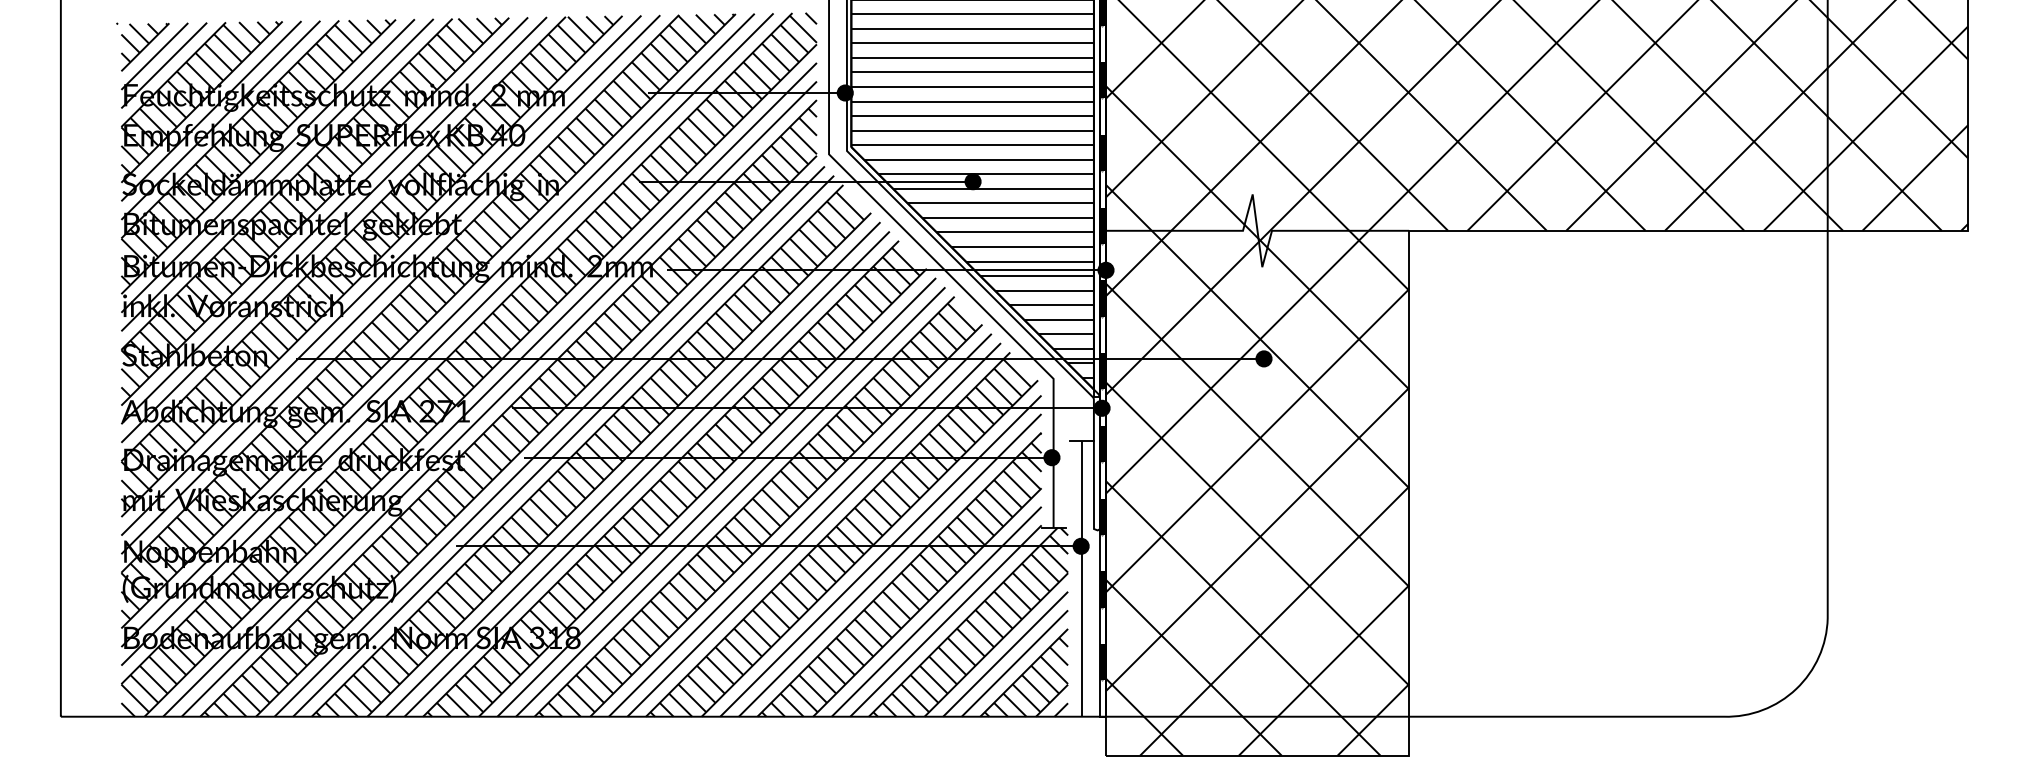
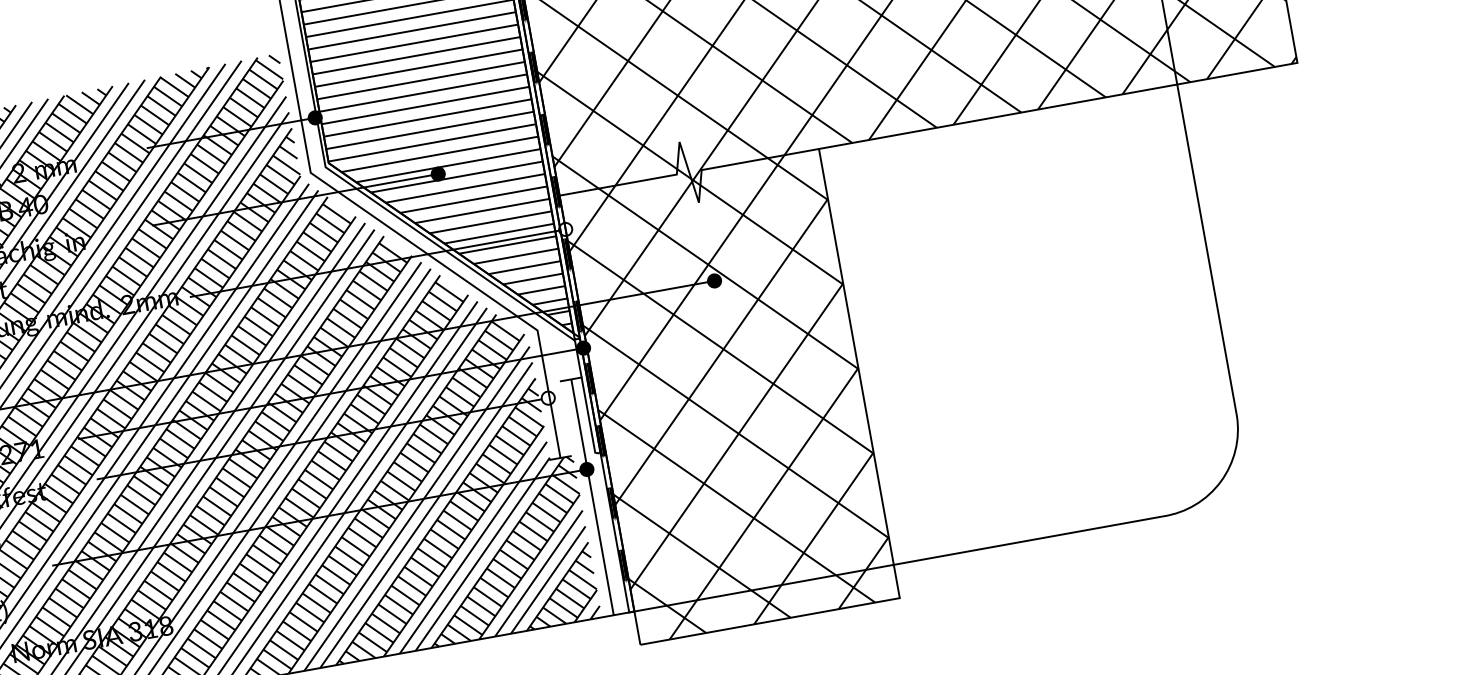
fill: (1105, 269) -> (565, 228), removed
fill: (1051, 457) -> (547, 398), removed

